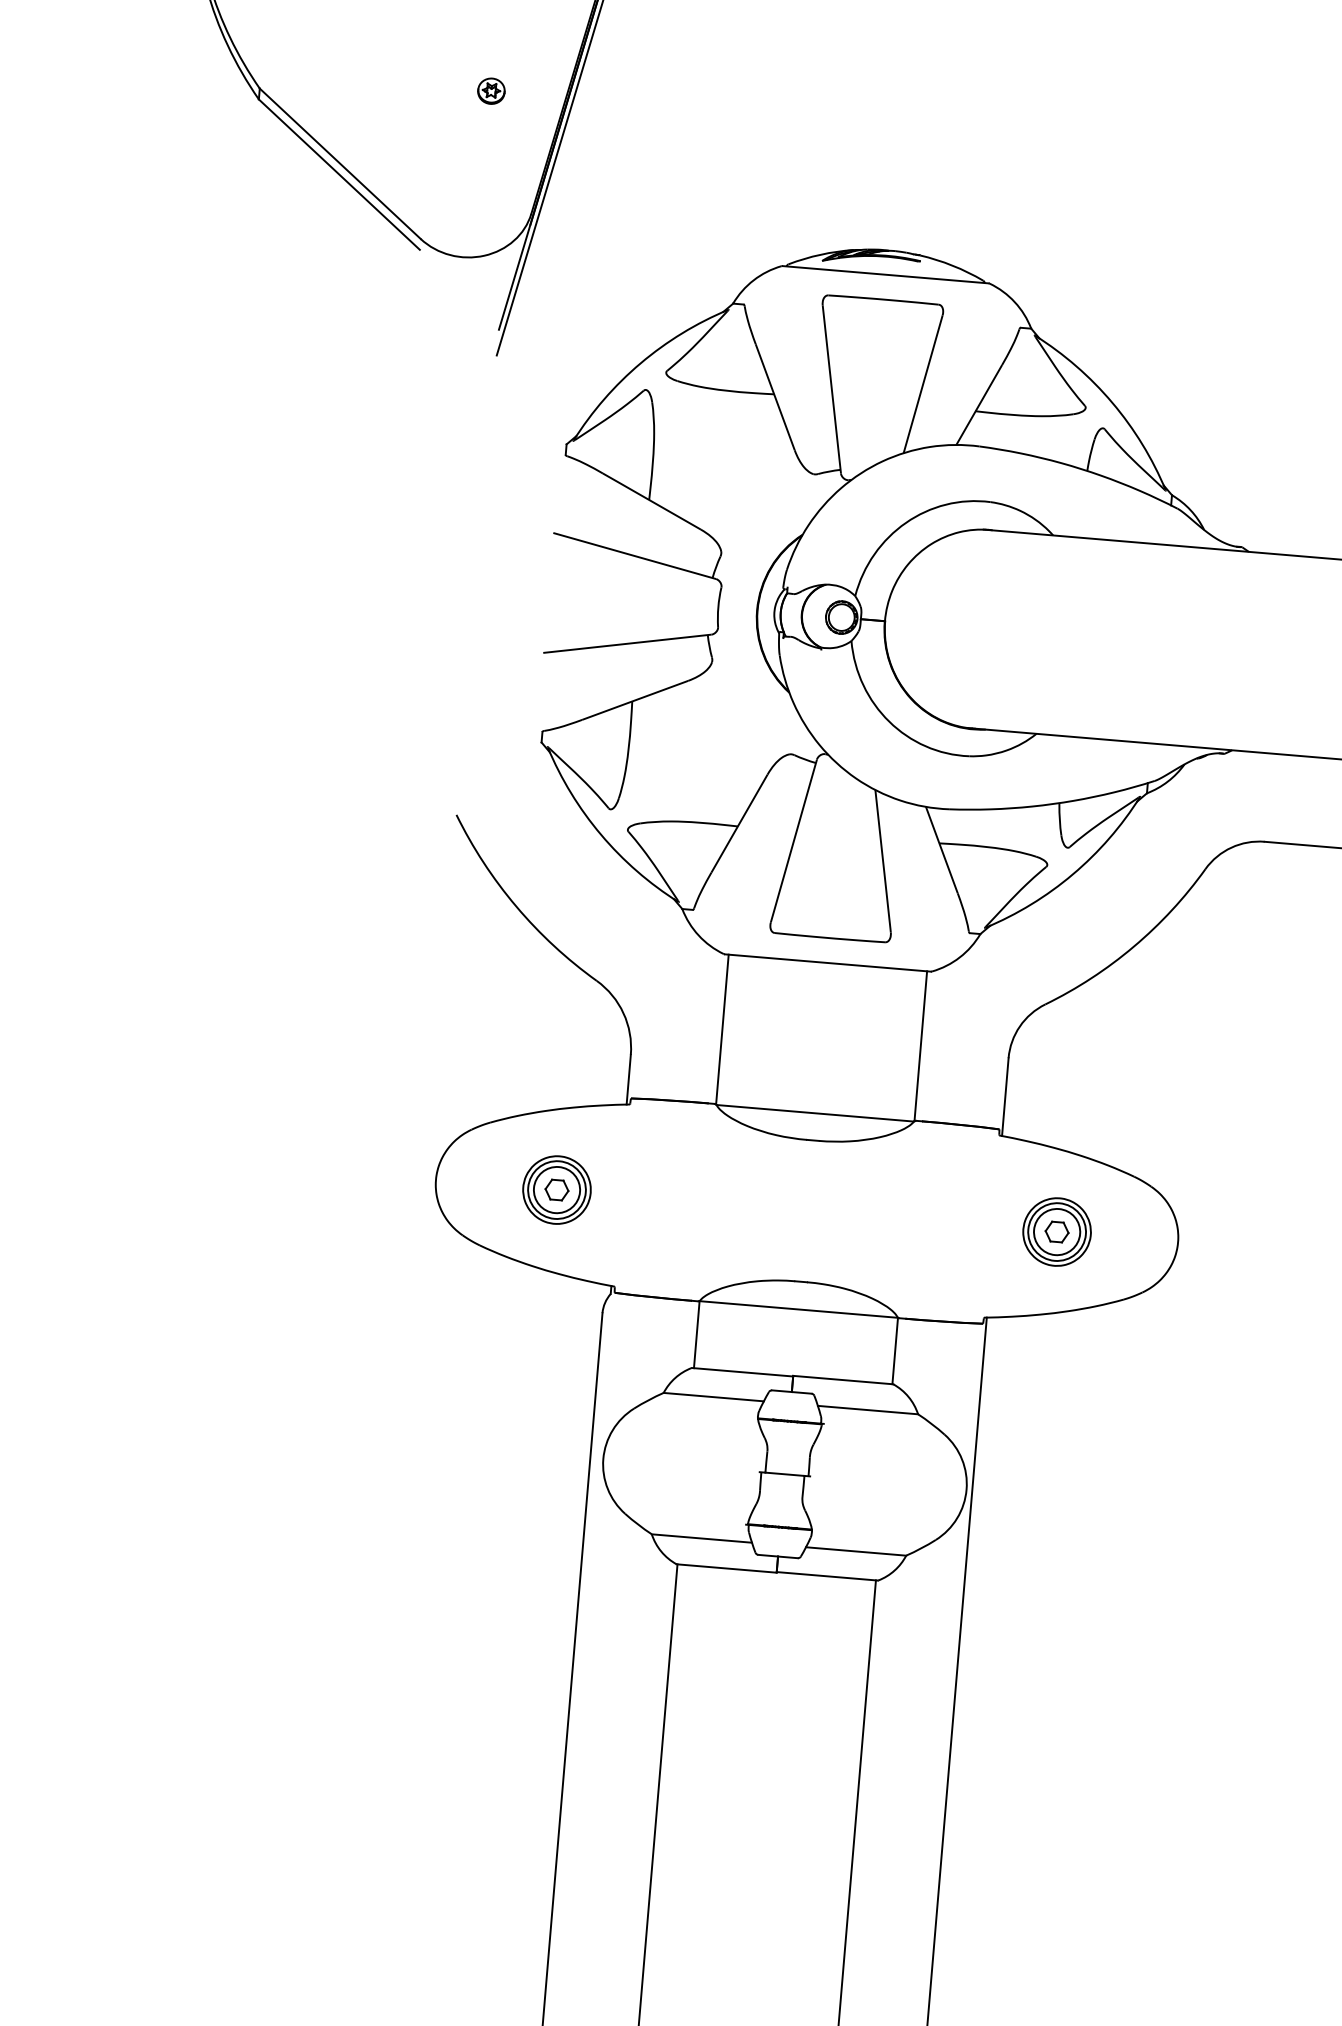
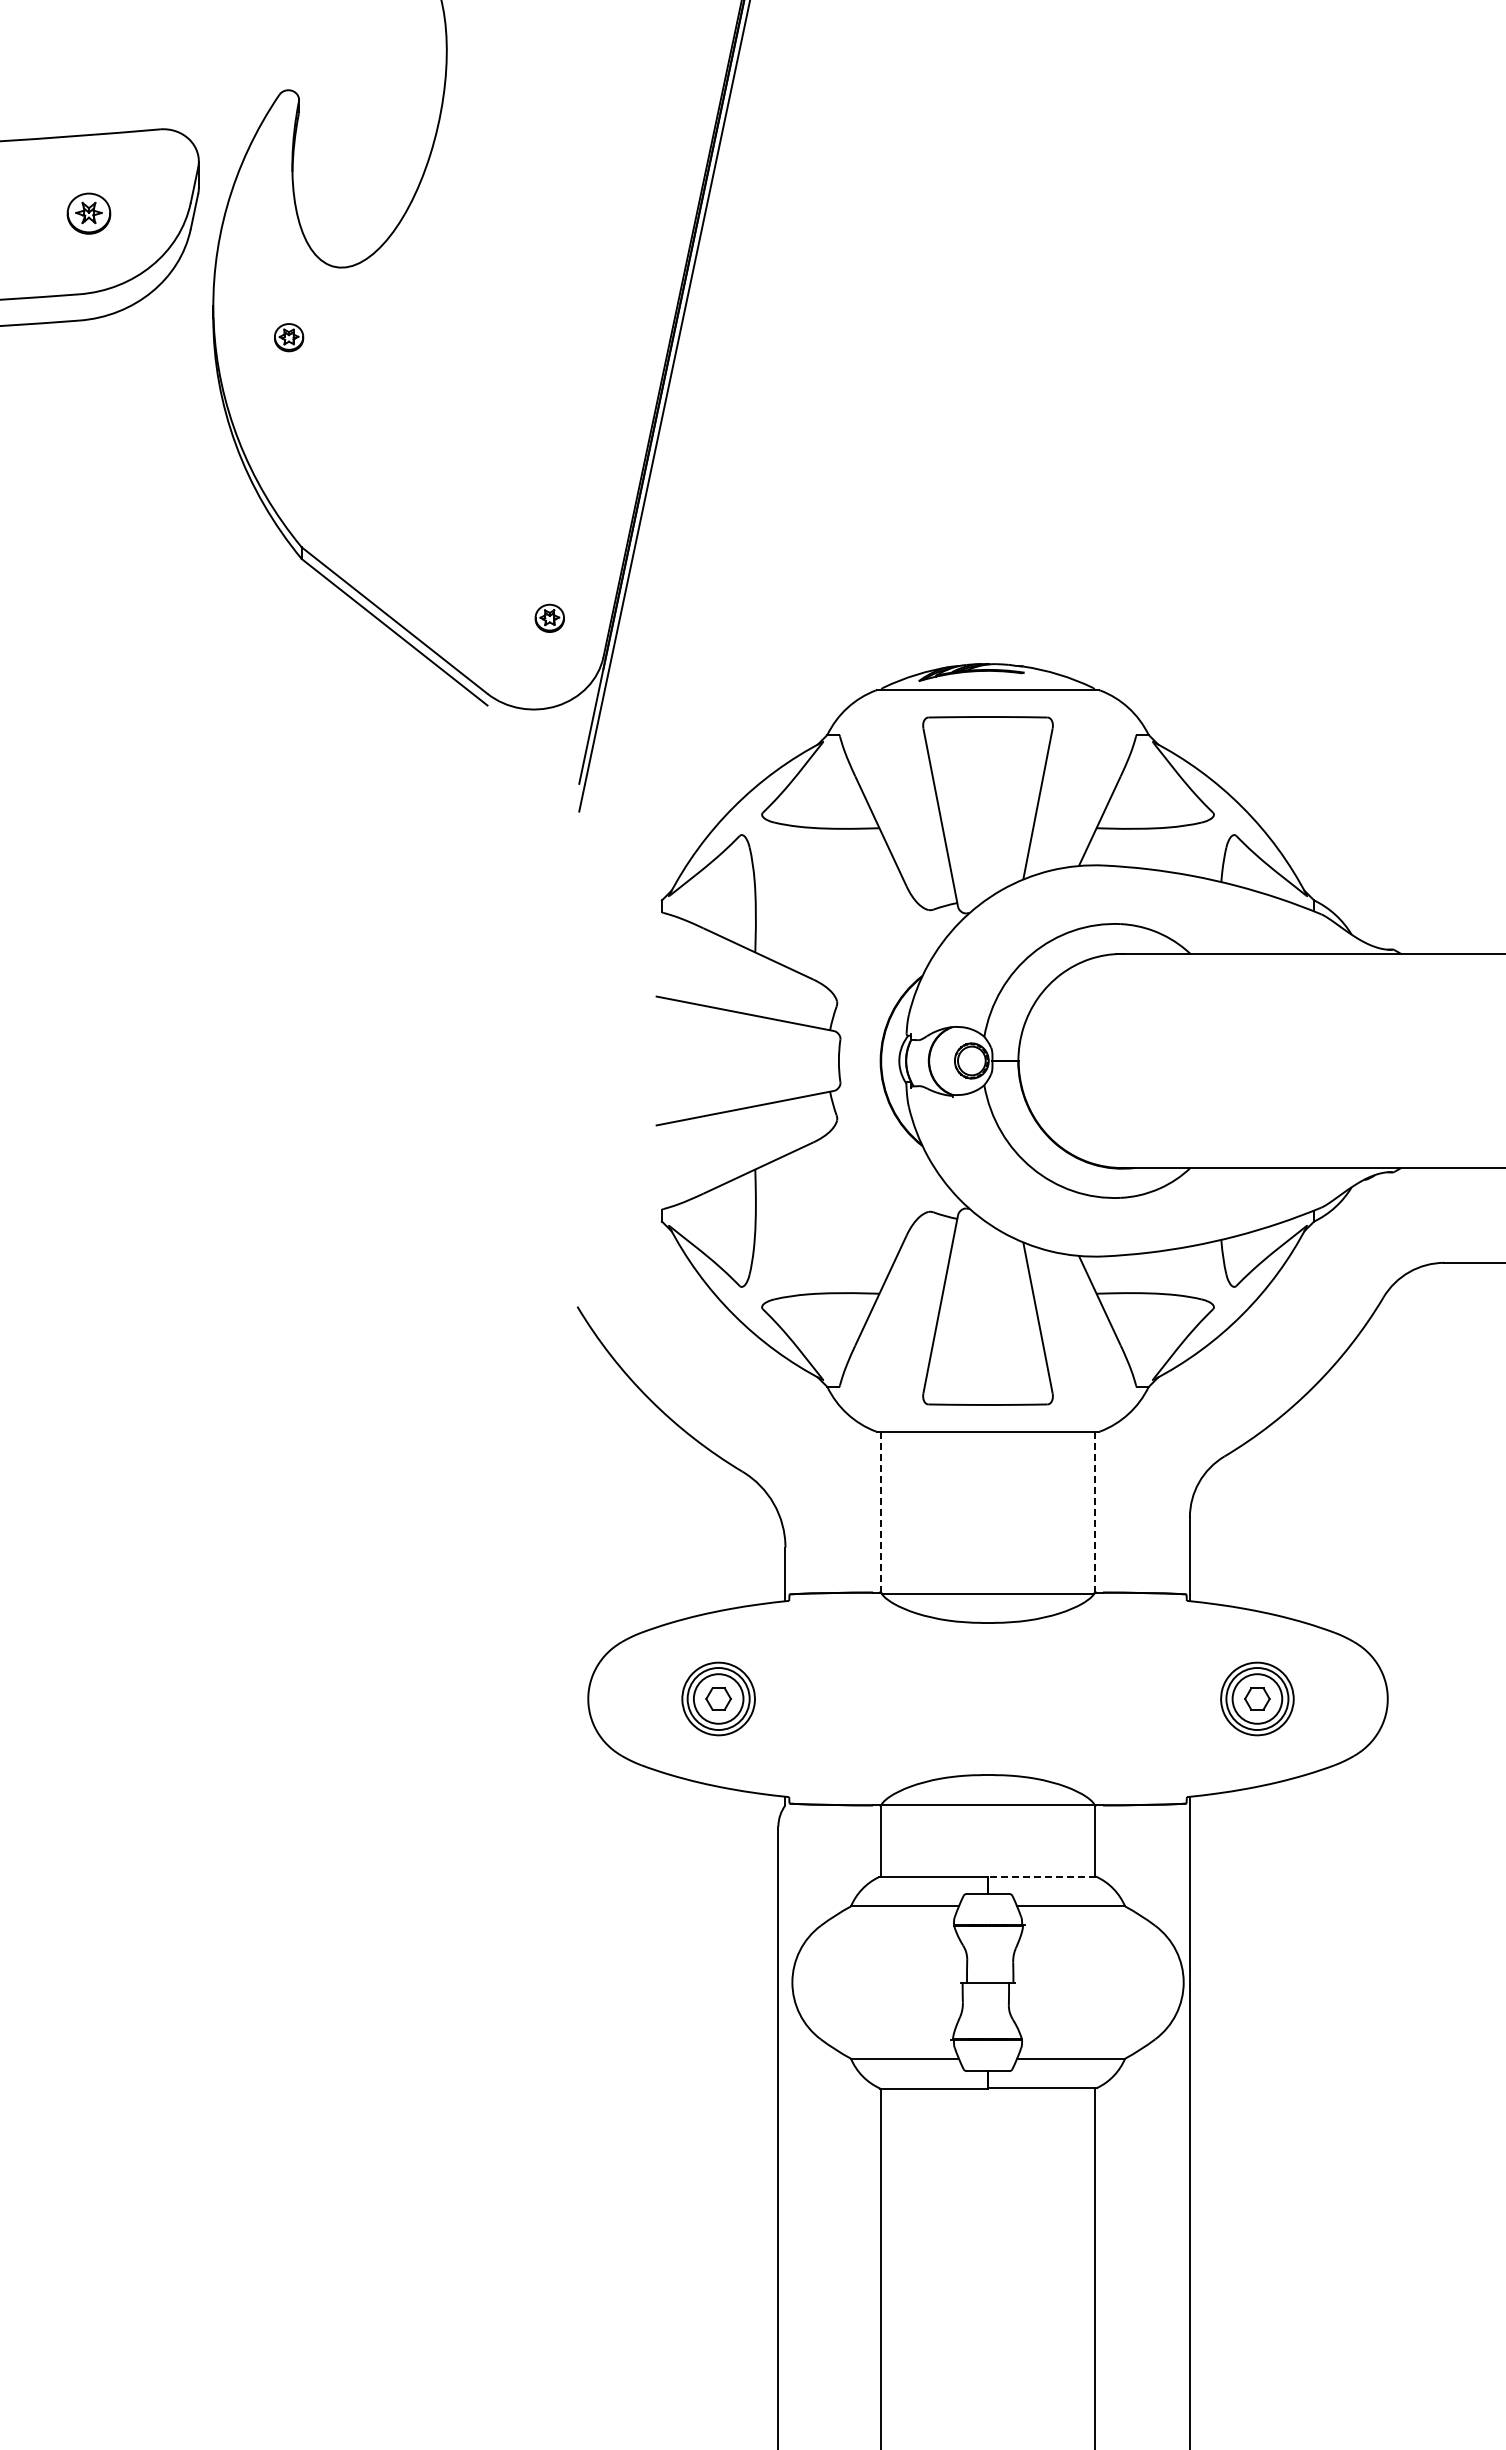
part: (491, 90) -> (549, 617), moved
line: (722, 1029) -> (881, 1512), solid -> dashed
line: (920, 1046) -> (1094, 1512), solid -> dashed
line: (842, 1380) -> (1041, 1876), solid -> dashed

